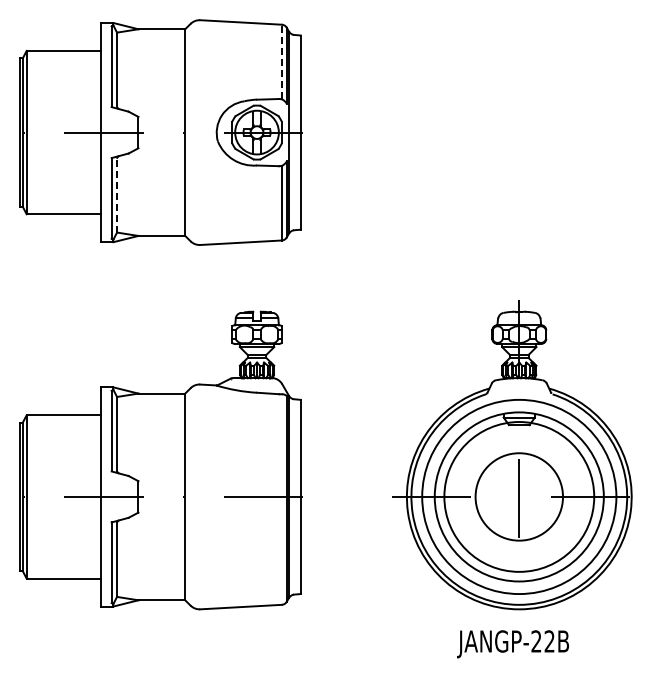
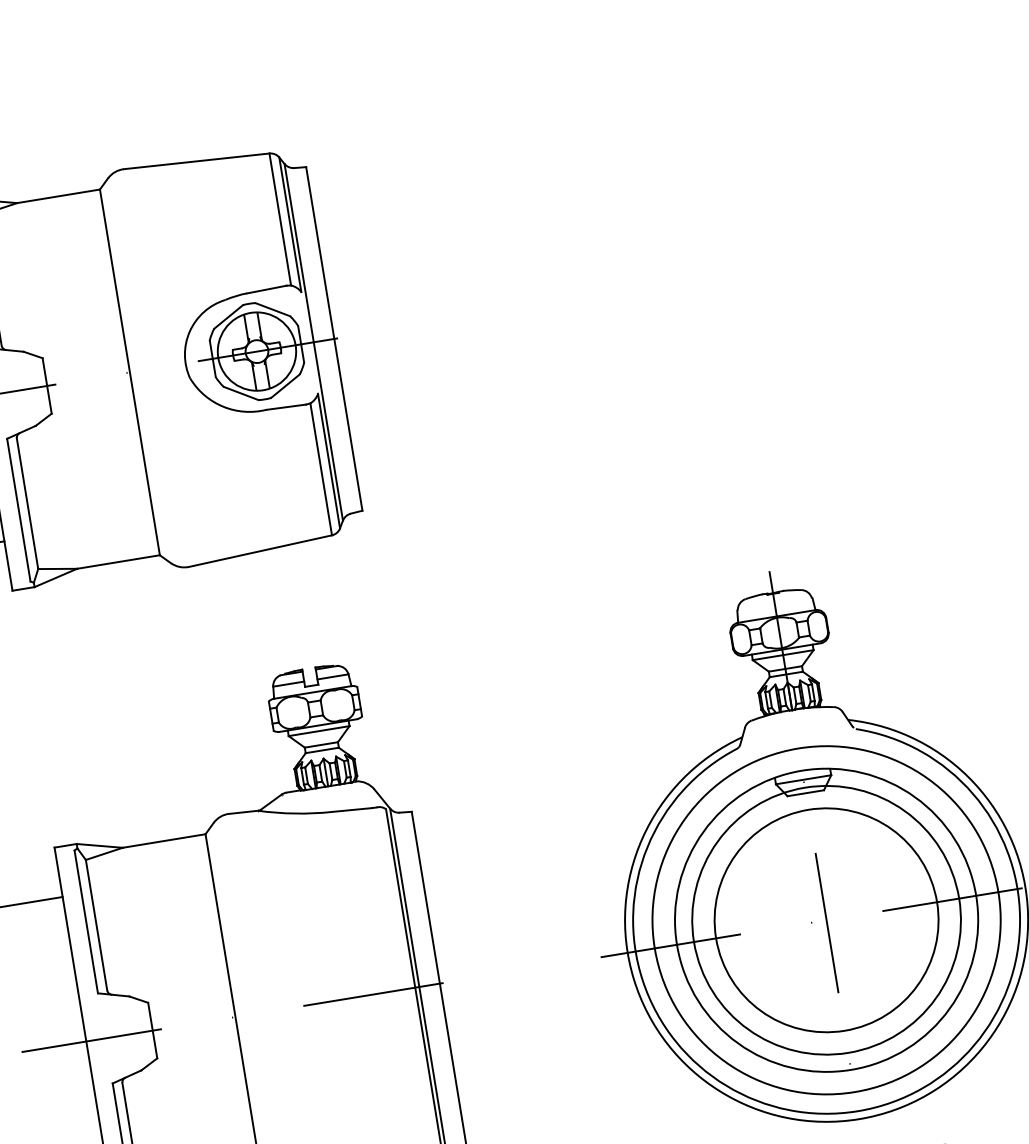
line: (281, 61) -> (279, 218), dashed -> solid
line: (117, 195) -> (28, 503), dashed -> solid
circle: (518, 496) -> (825, 919), size x1.43

